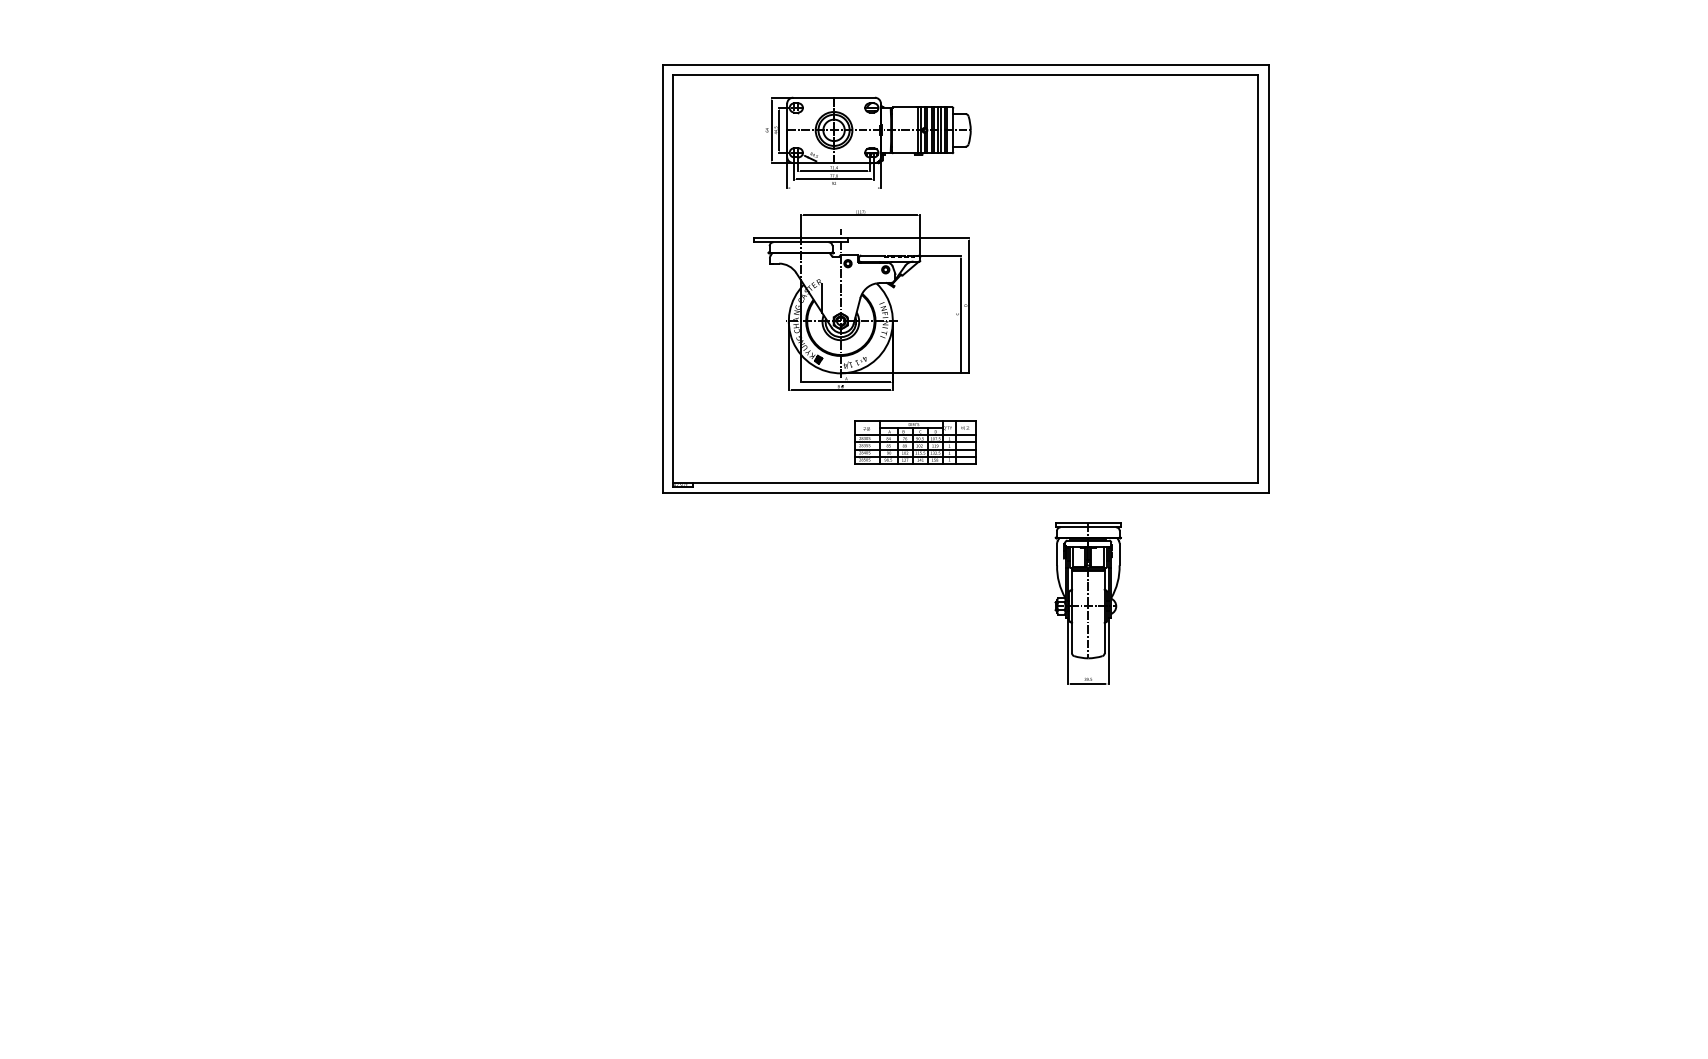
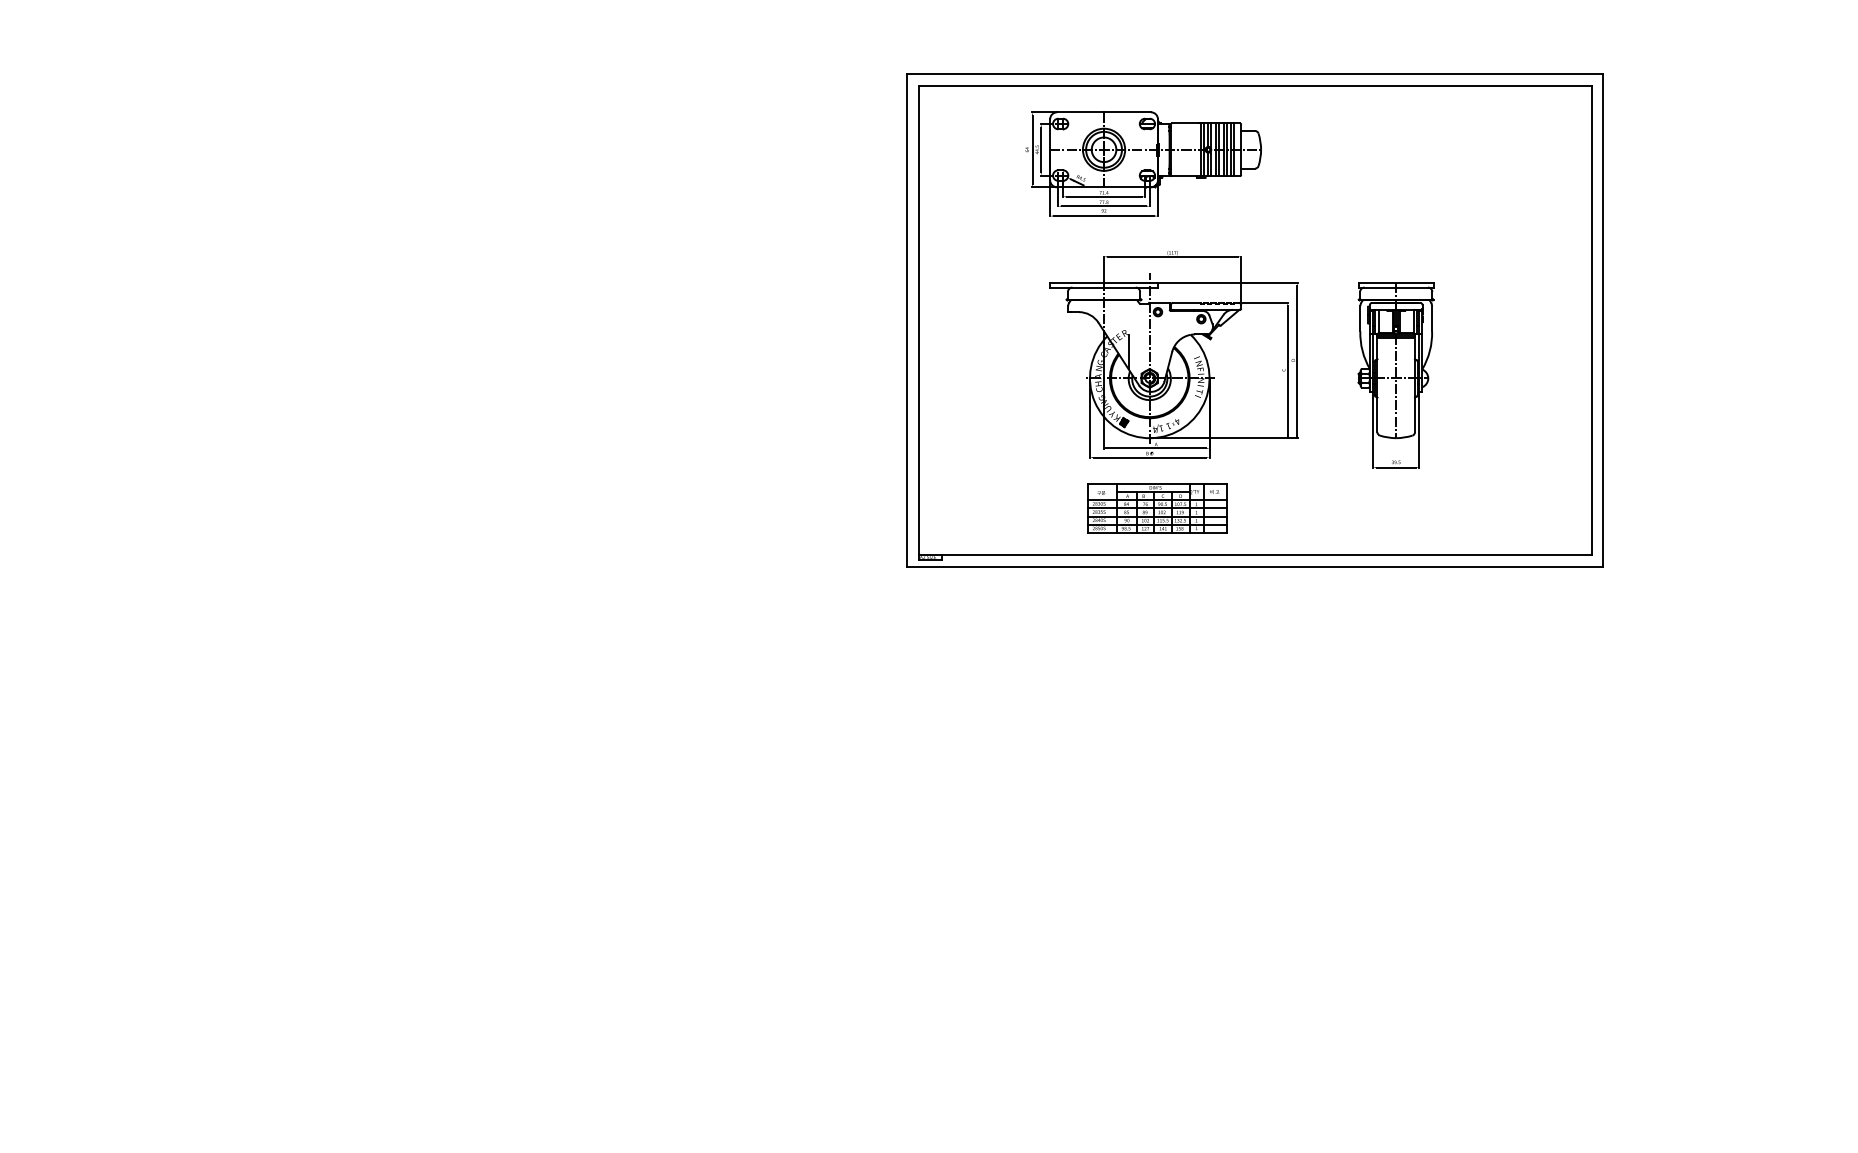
line: (833, 188) -> (1103, 216), added
part: (861, 300) -> (1173, 354), moved
part: (915, 442) -> (1157, 508), moved
part: (1087, 603) -> (1395, 375), moved

